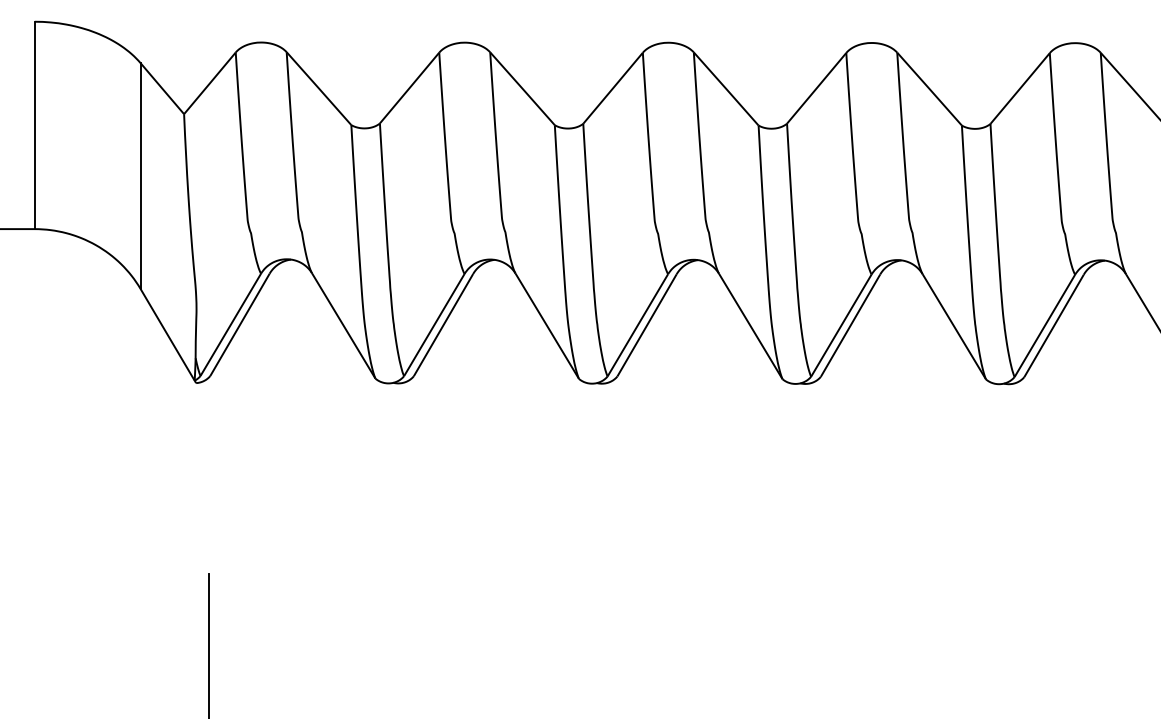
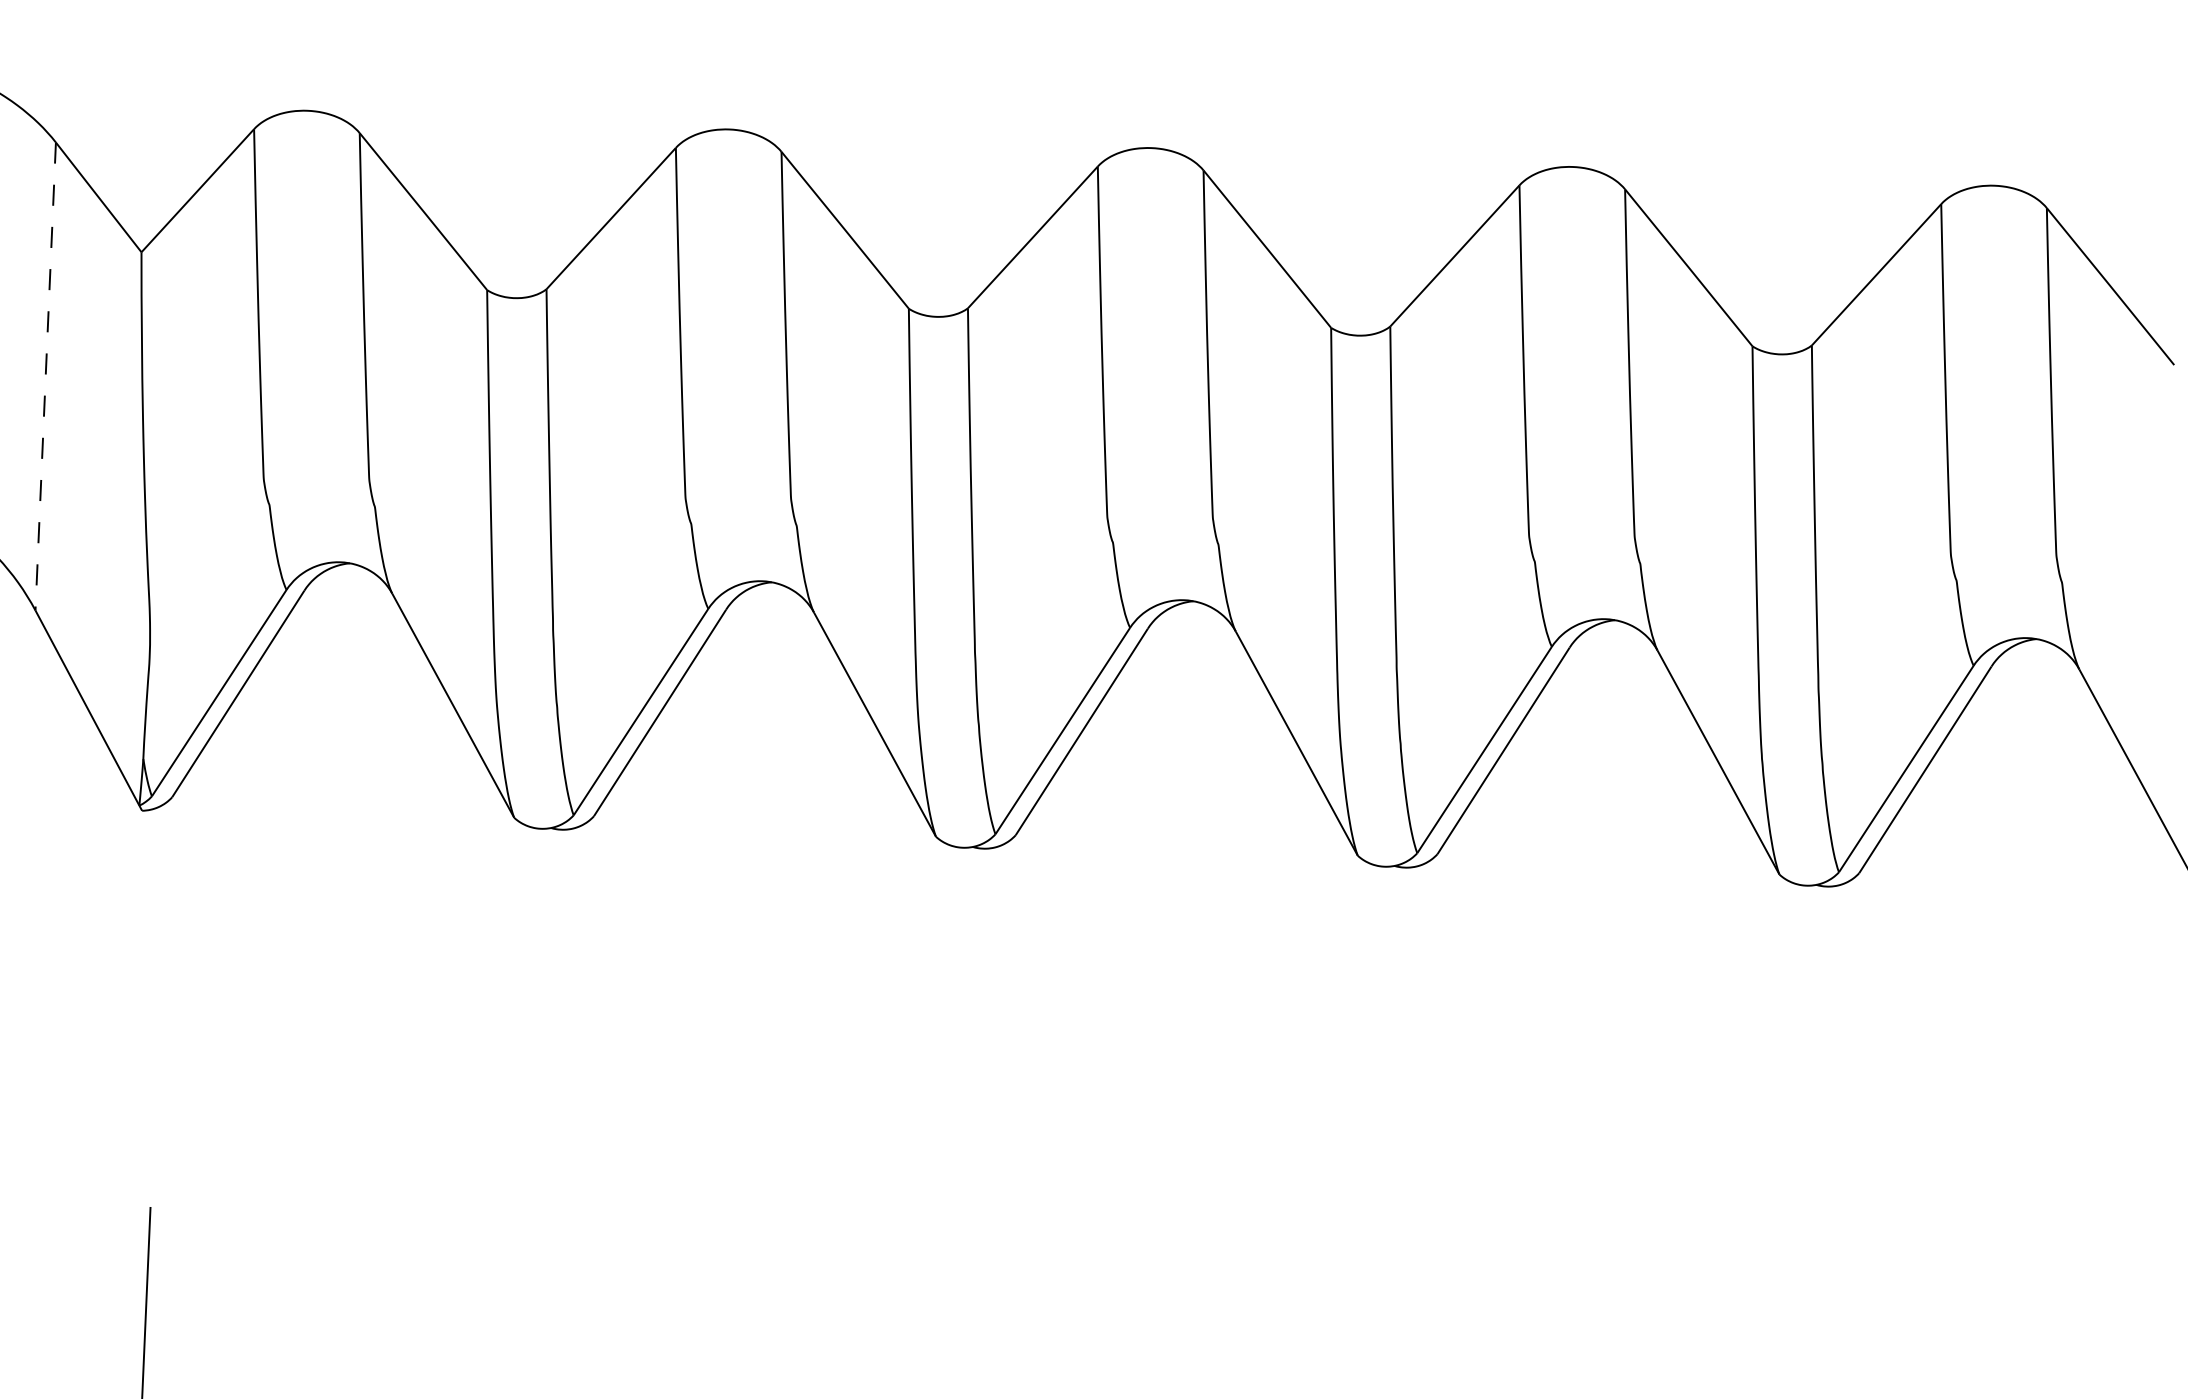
line: (140, 176) -> (45, 377), solid -> dashed

